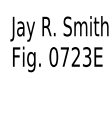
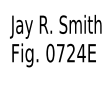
text: (86, 57) -> (80, 53), 0723E -> 0724E

